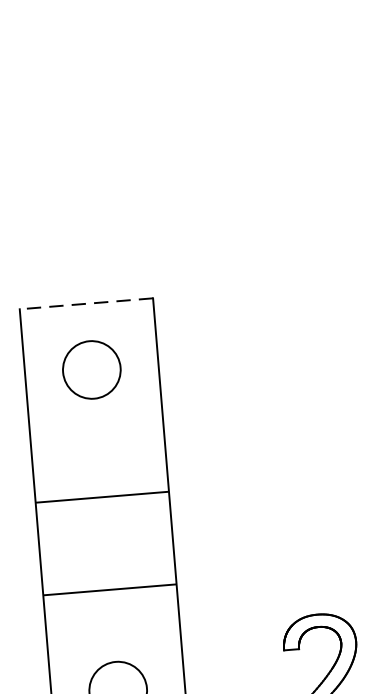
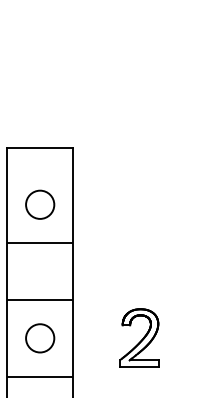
line: (87, 304) -> (40, 148), dashed -> solid
circle: (92, 369) -> (40, 204), moved
line: (110, 589) -> (40, 299), moved

